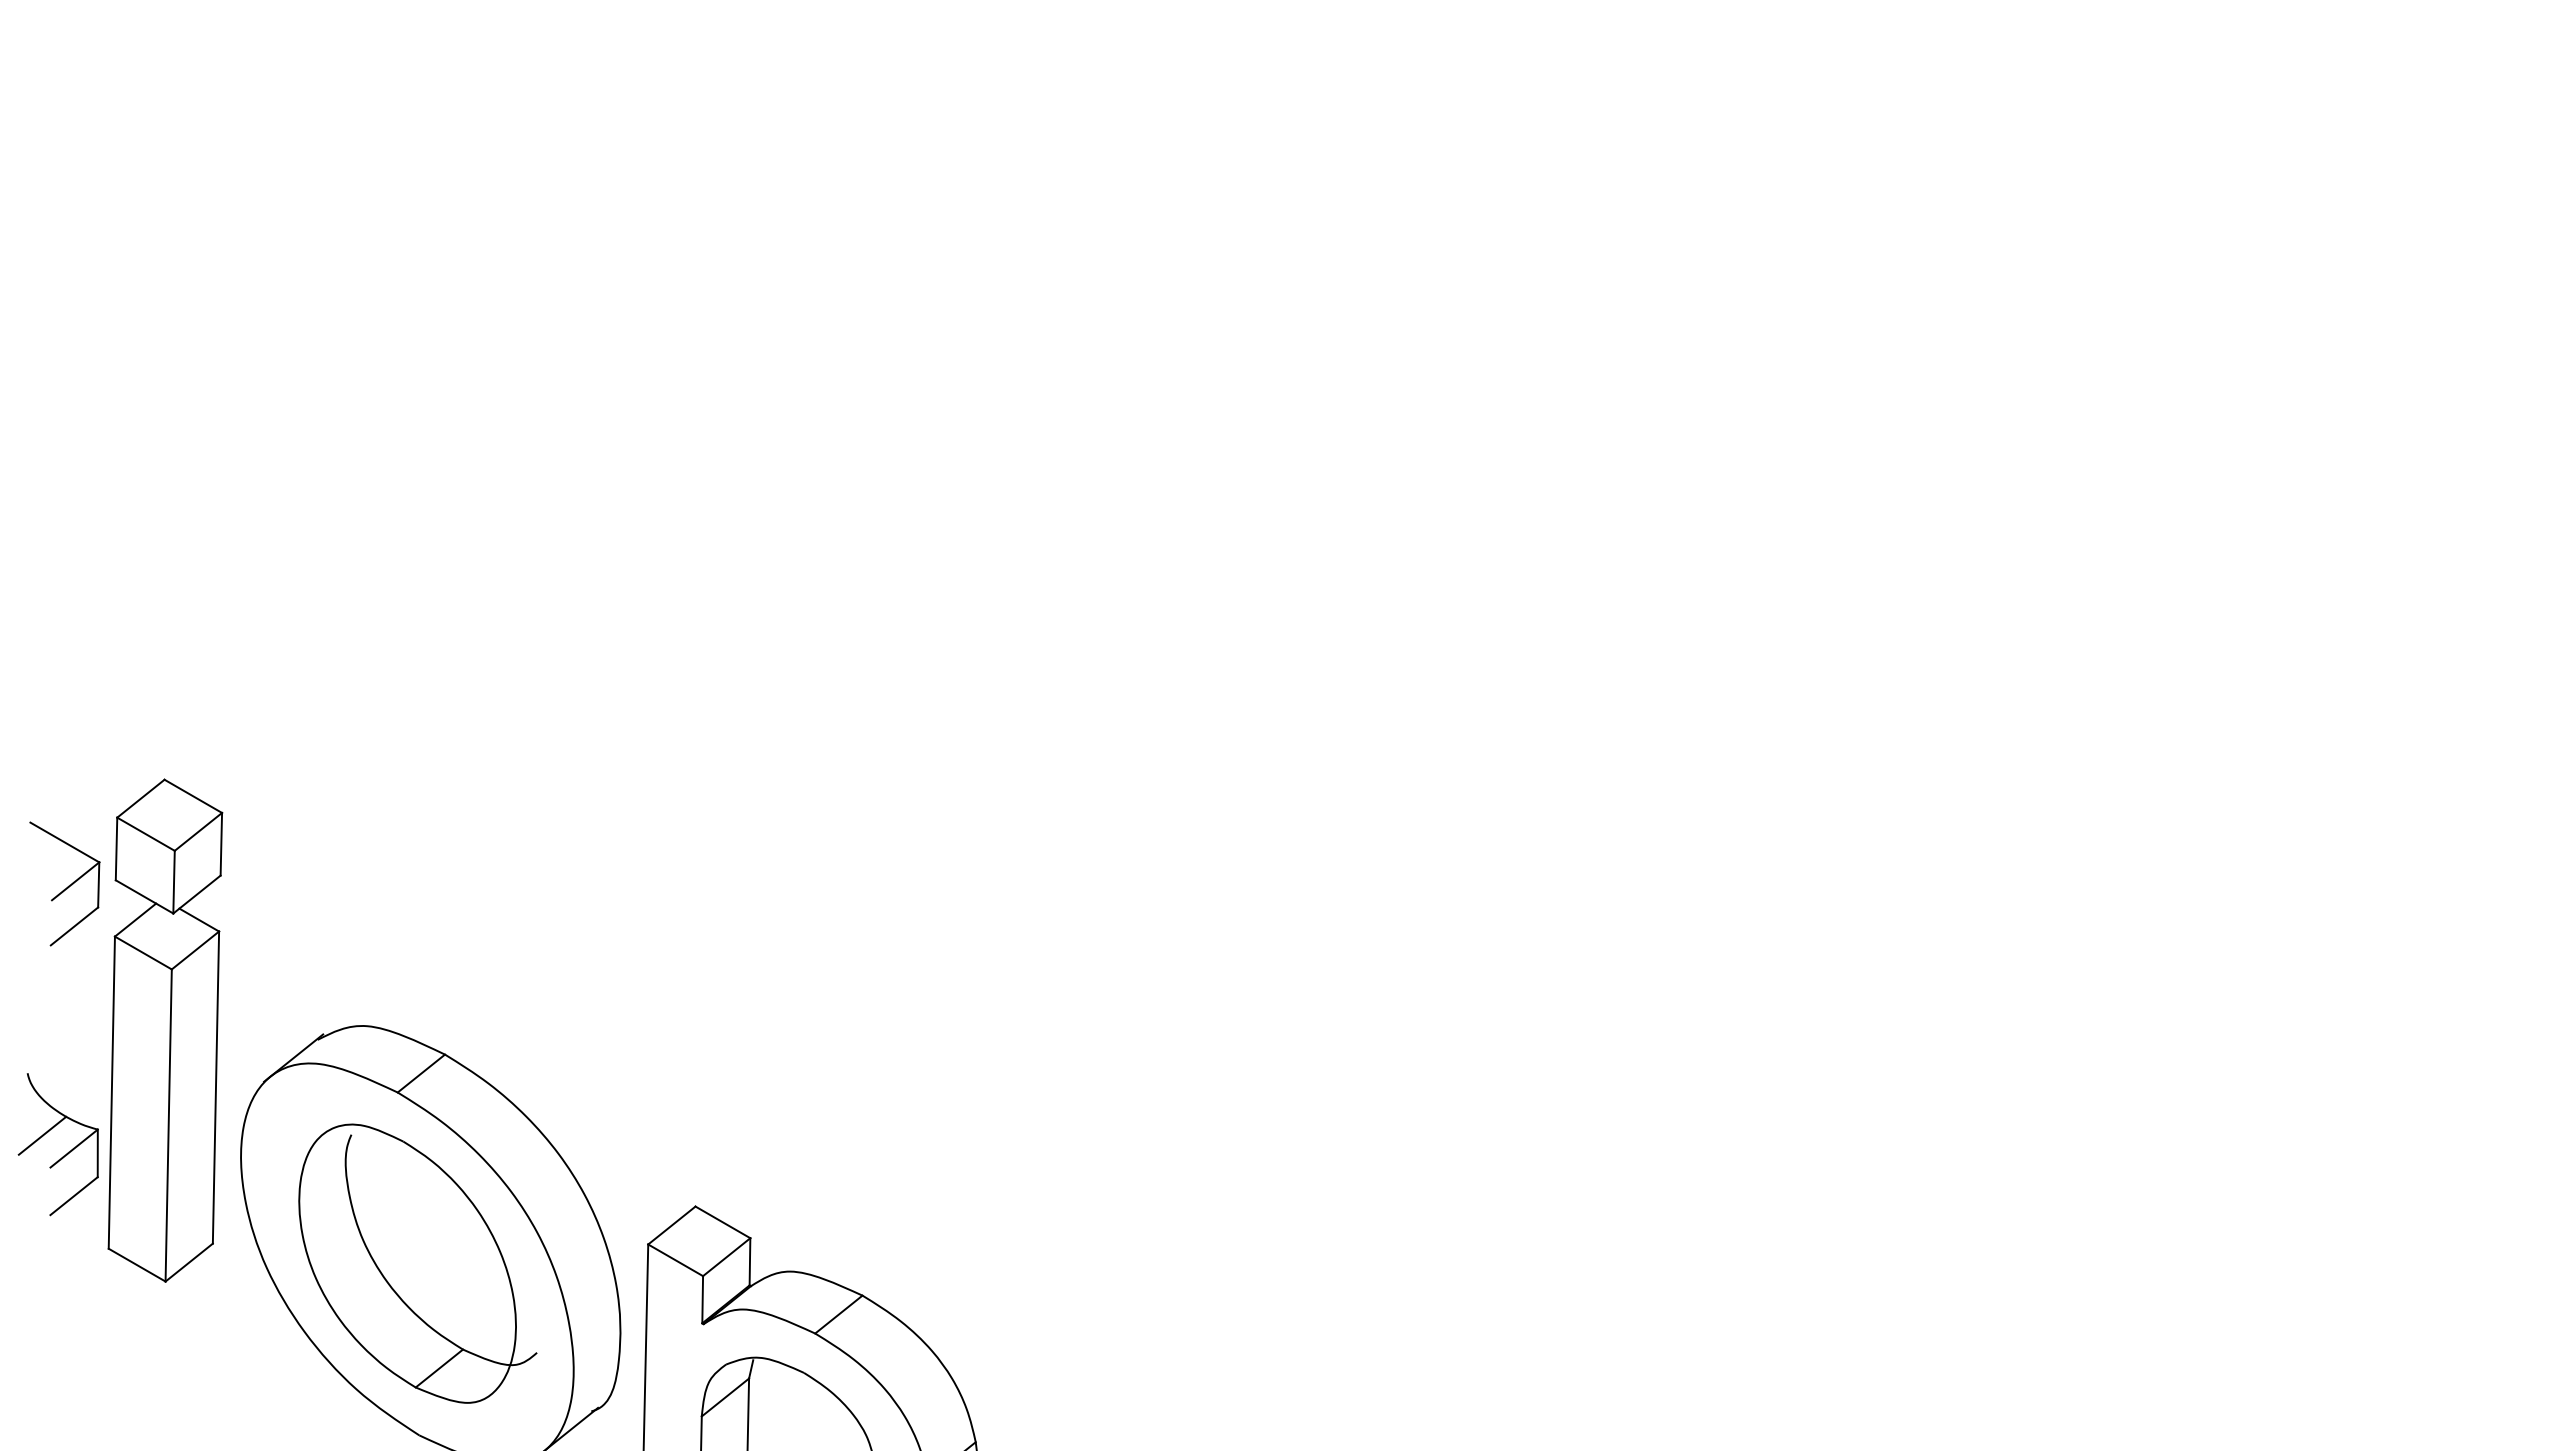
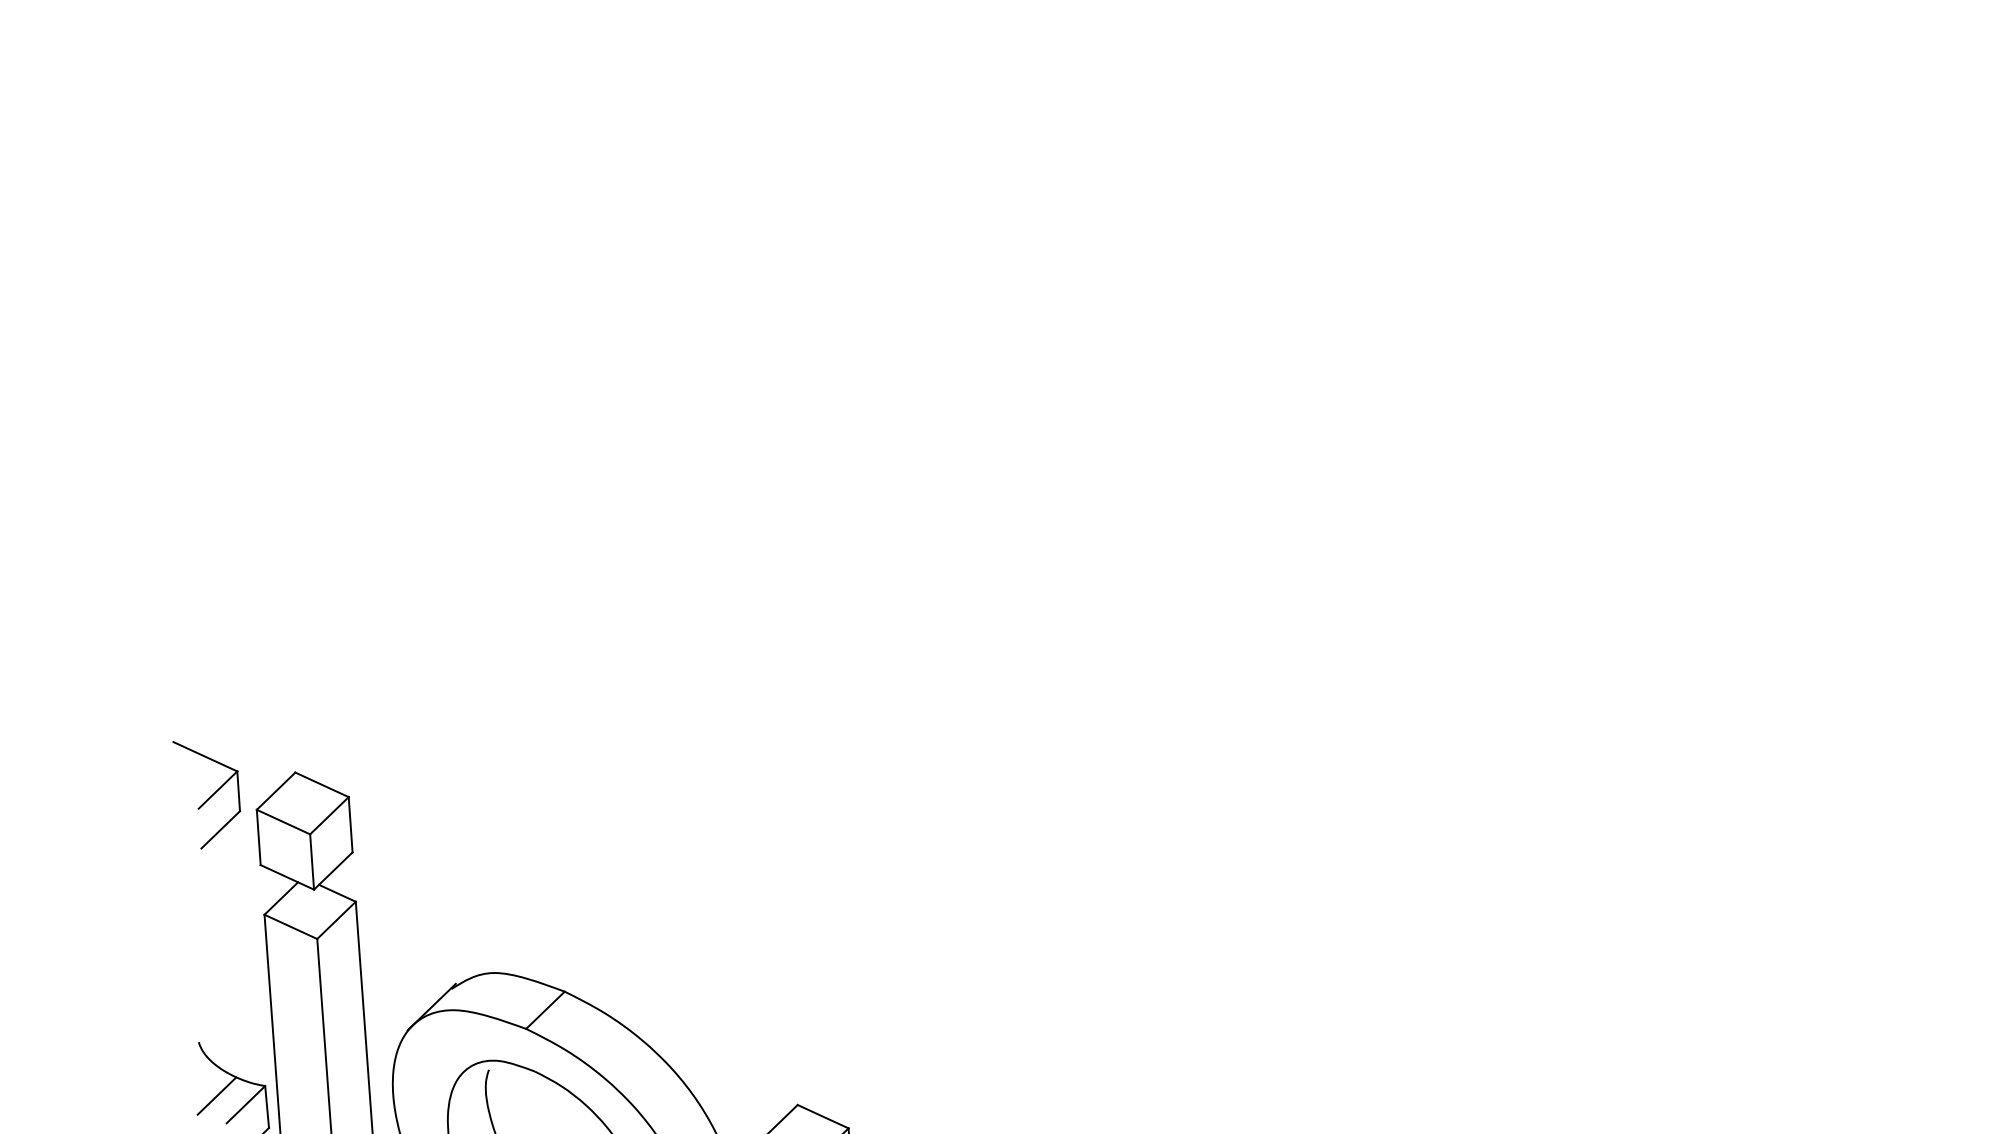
part: (64, 883) -> (208, 792), moved

